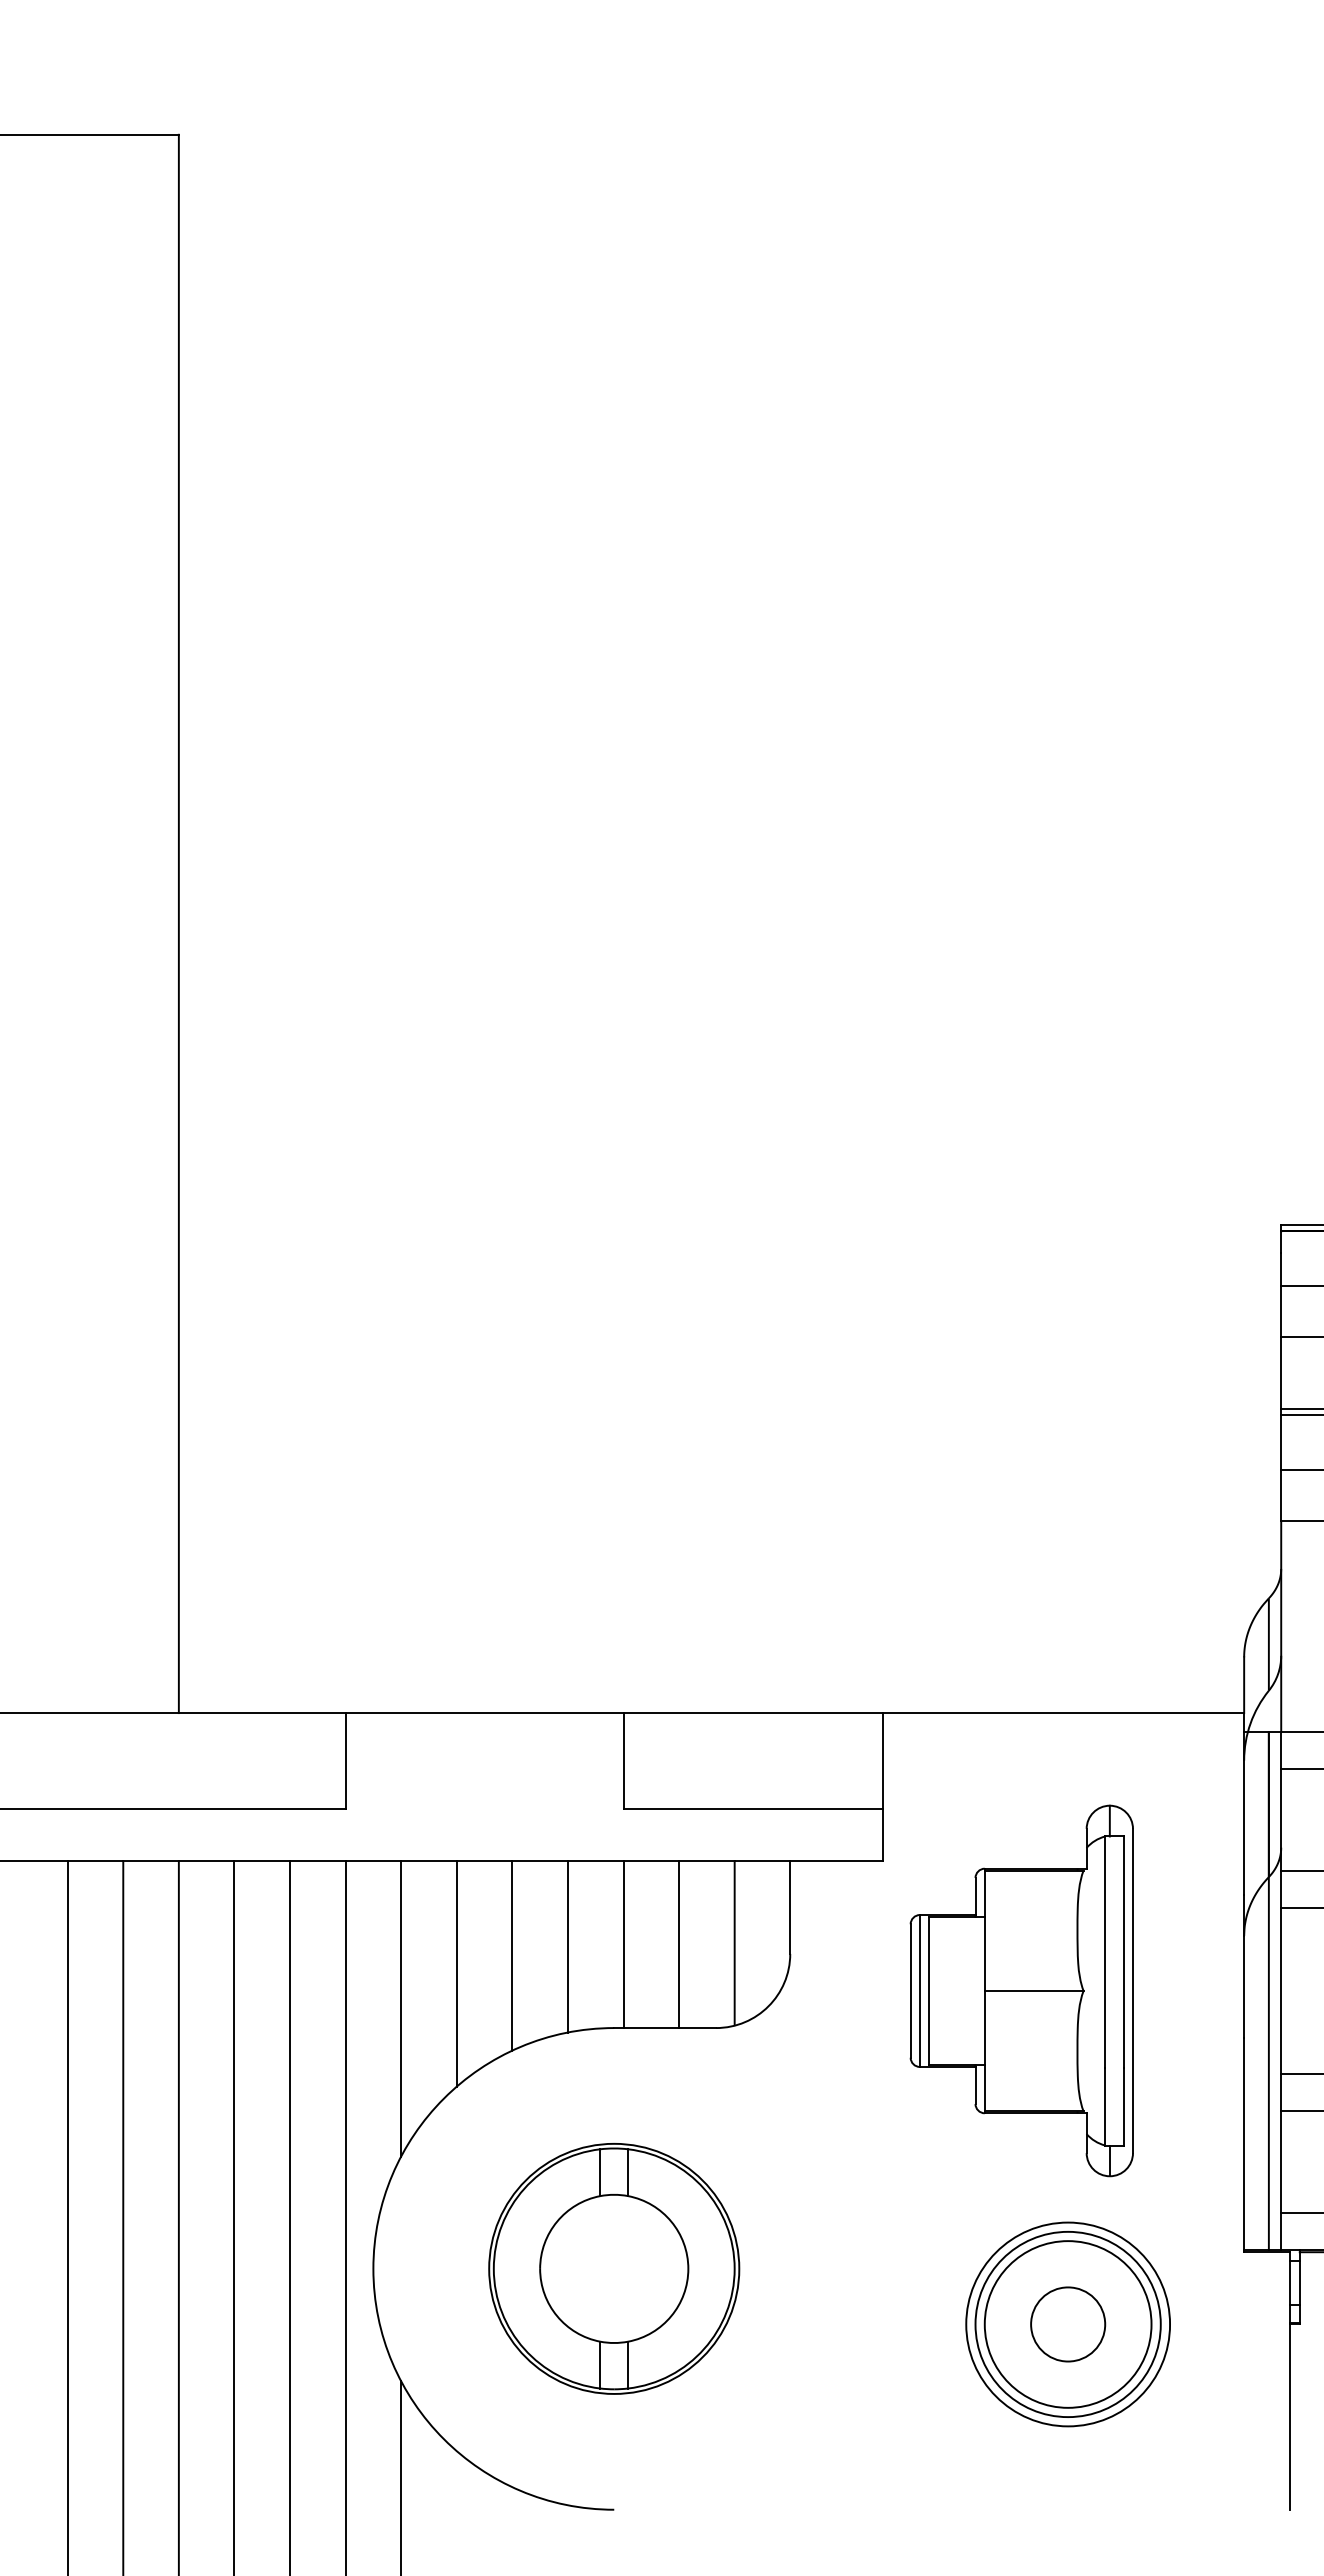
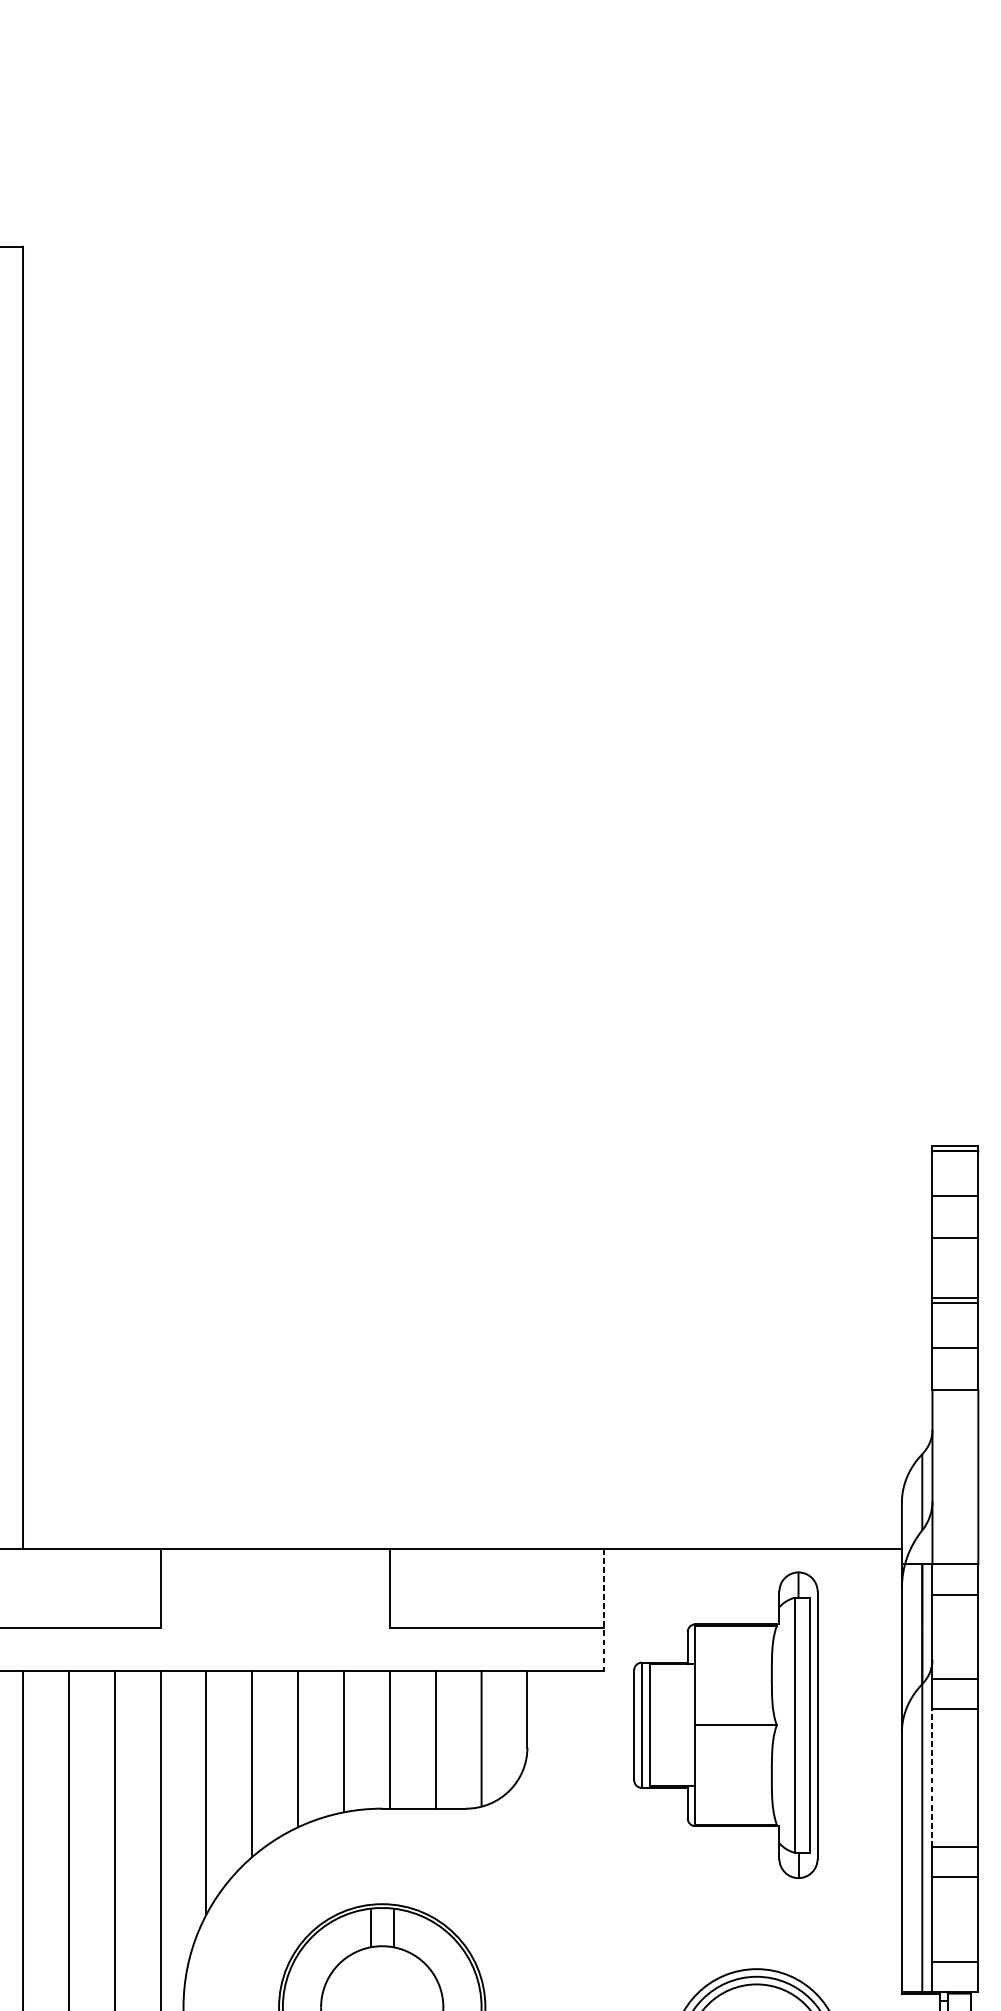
line: (882, 1787) -> (603, 1610), solid -> dashed
part: (1021, 1990) -> (725, 1724), moved
line: (1281, 1990) -> (932, 1777), solid -> dashed

